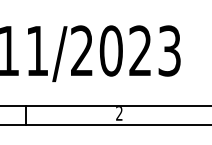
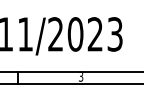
text: (120, 114) -> (81, 77), 2 -> 3

